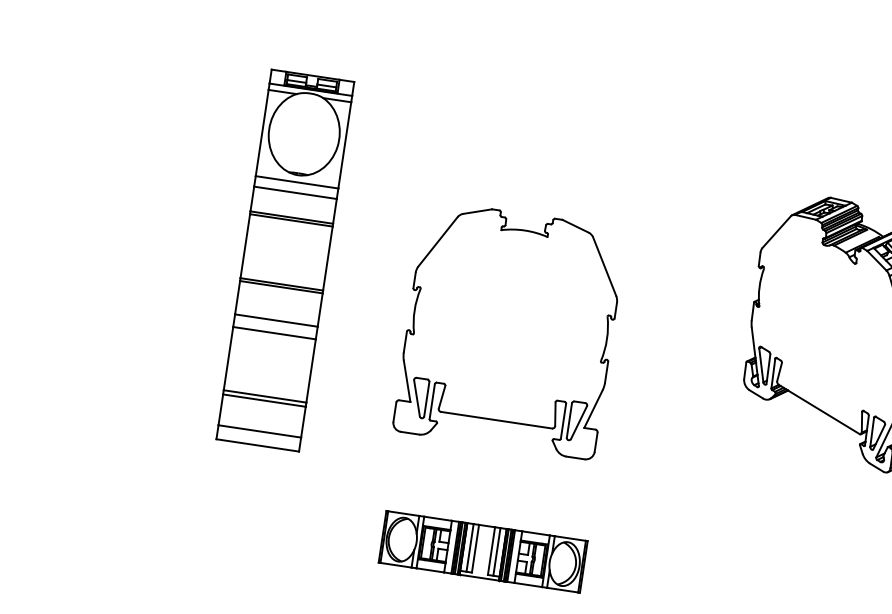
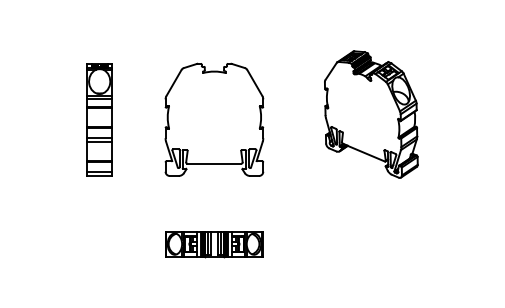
part: (284, 259) -> (99, 119), size x0.62
part: (510, 329) -> (214, 119), moved

